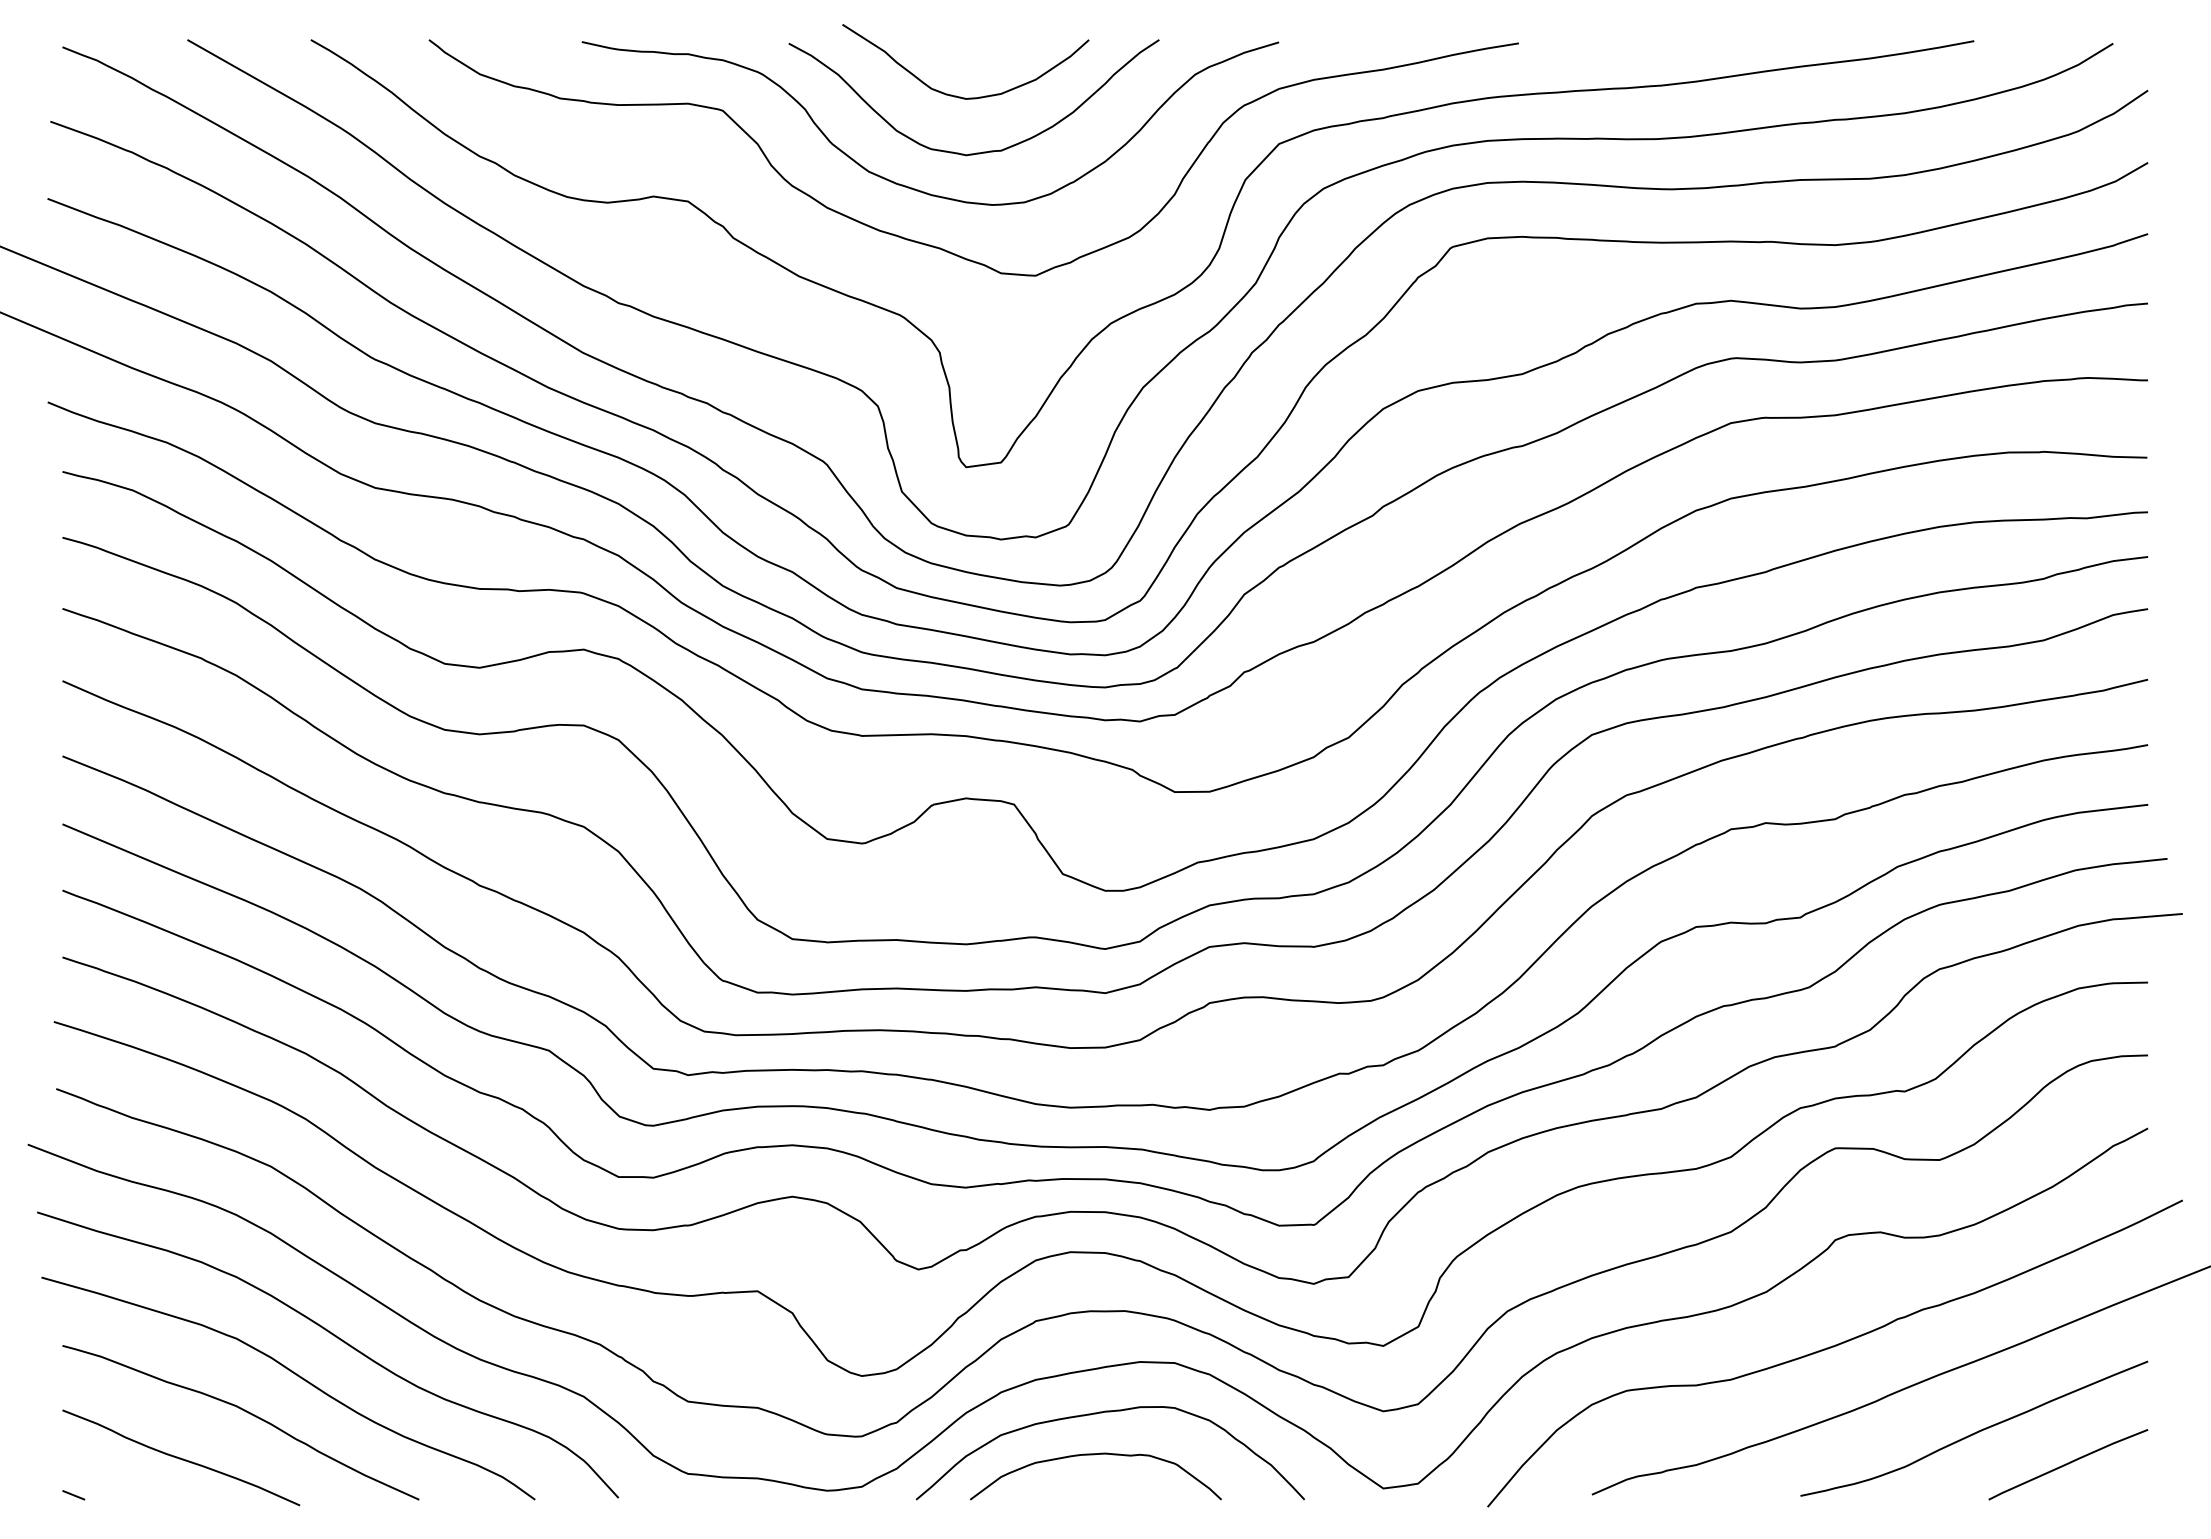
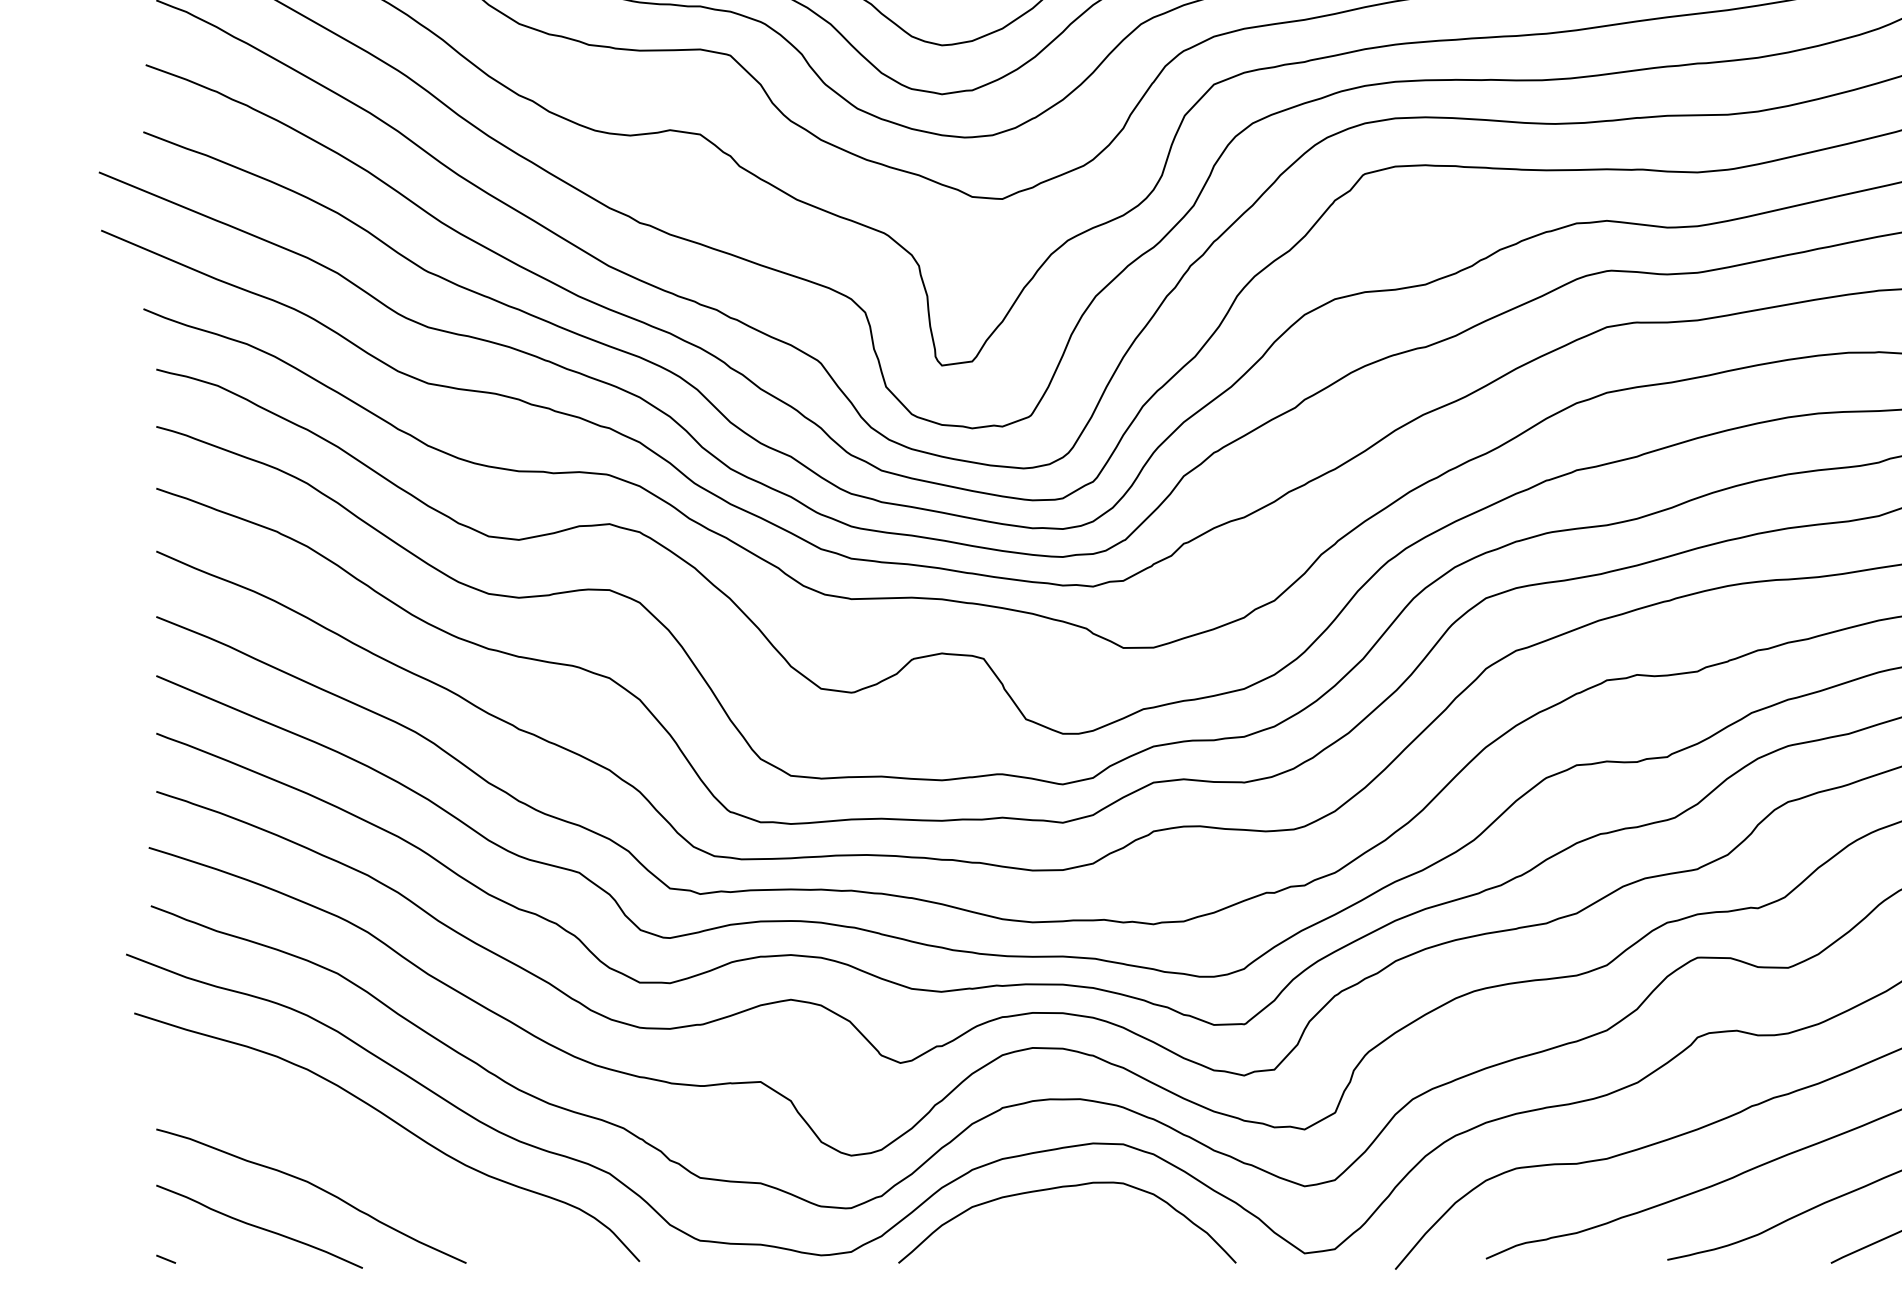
curve: (297, 1376) -> (360, 1156), removed
curve: (1094, 1455) -> (1053, 1224), removed

